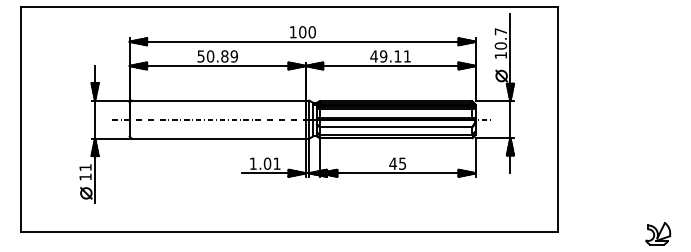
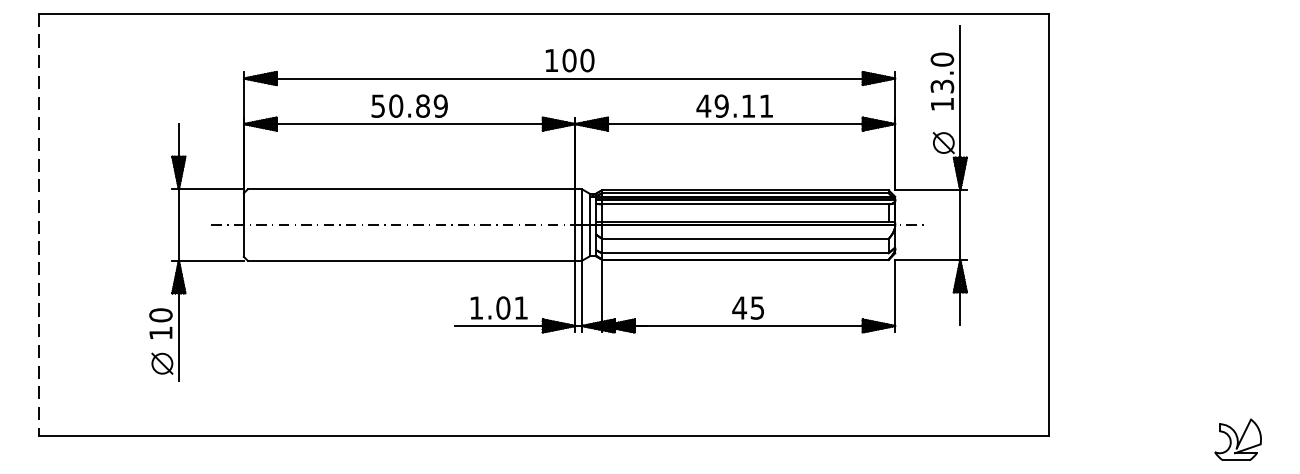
text: (500, 38) -> (941, 72), 10.7 -> 13.0
line: (20, 120) -> (38, 226), solid -> dashed
text: (85, 167) -> (160, 315), 11 -> 10

